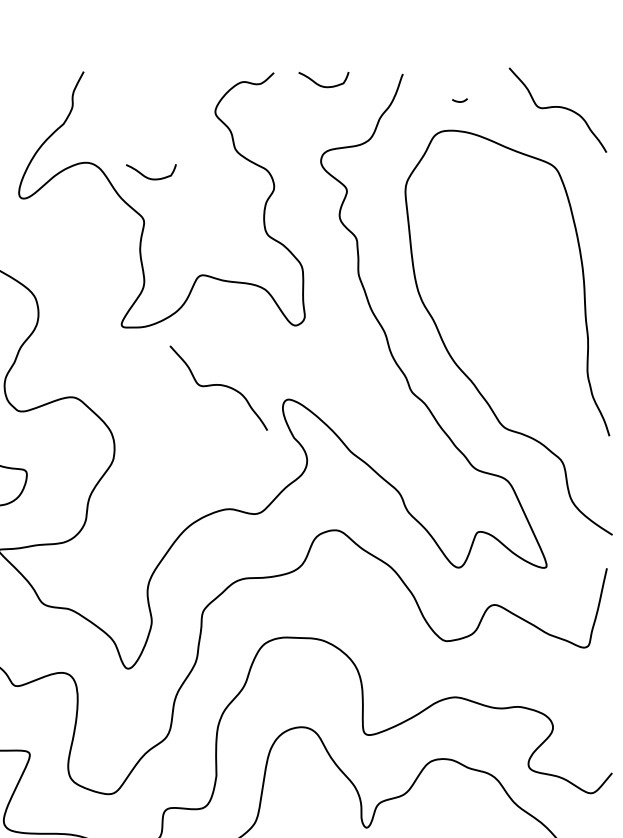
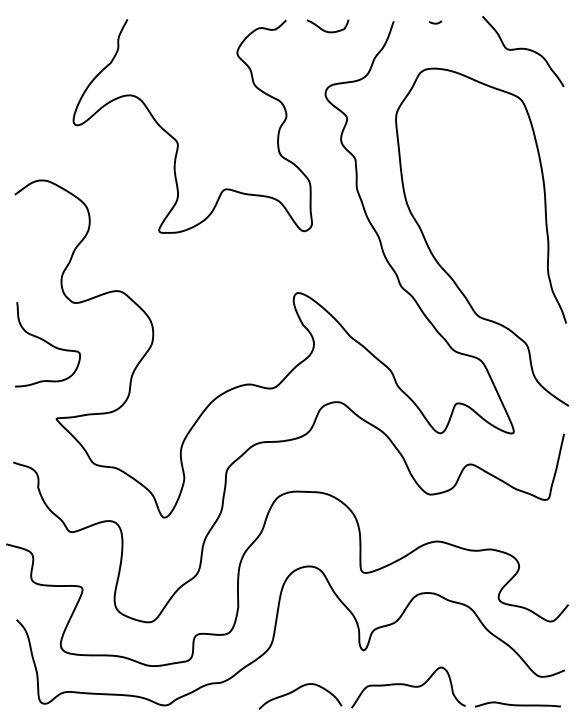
curve: (459, 100) -> (435, 22), moved
curve: (149, 177) -> (182, 107), removed
curve: (219, 385) -> (240, 281), removed

